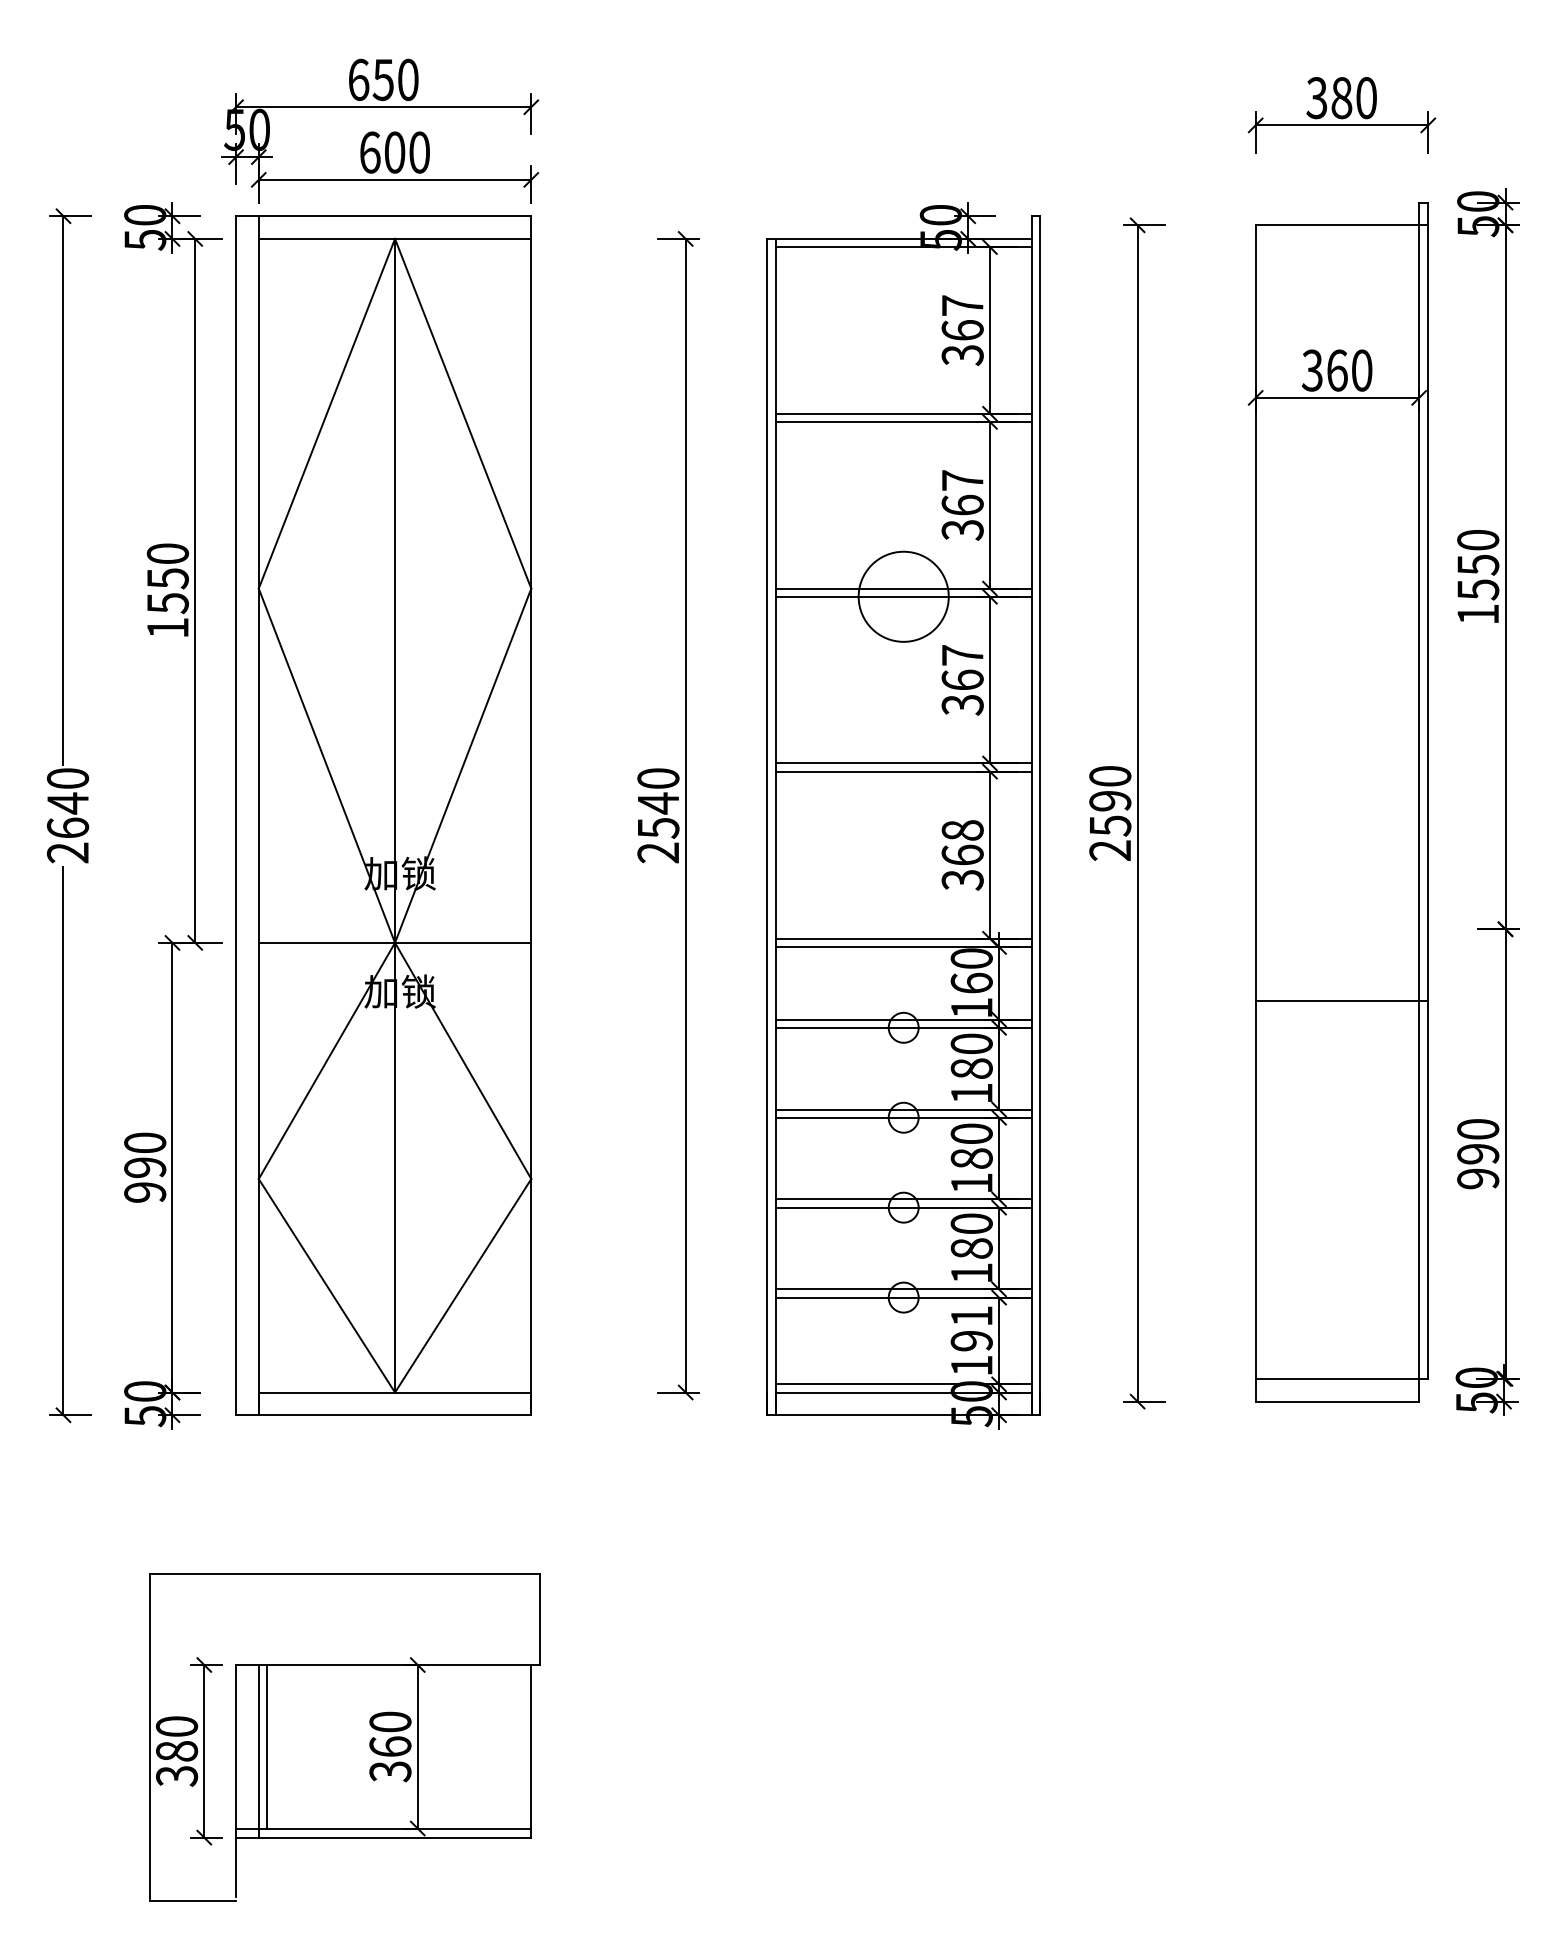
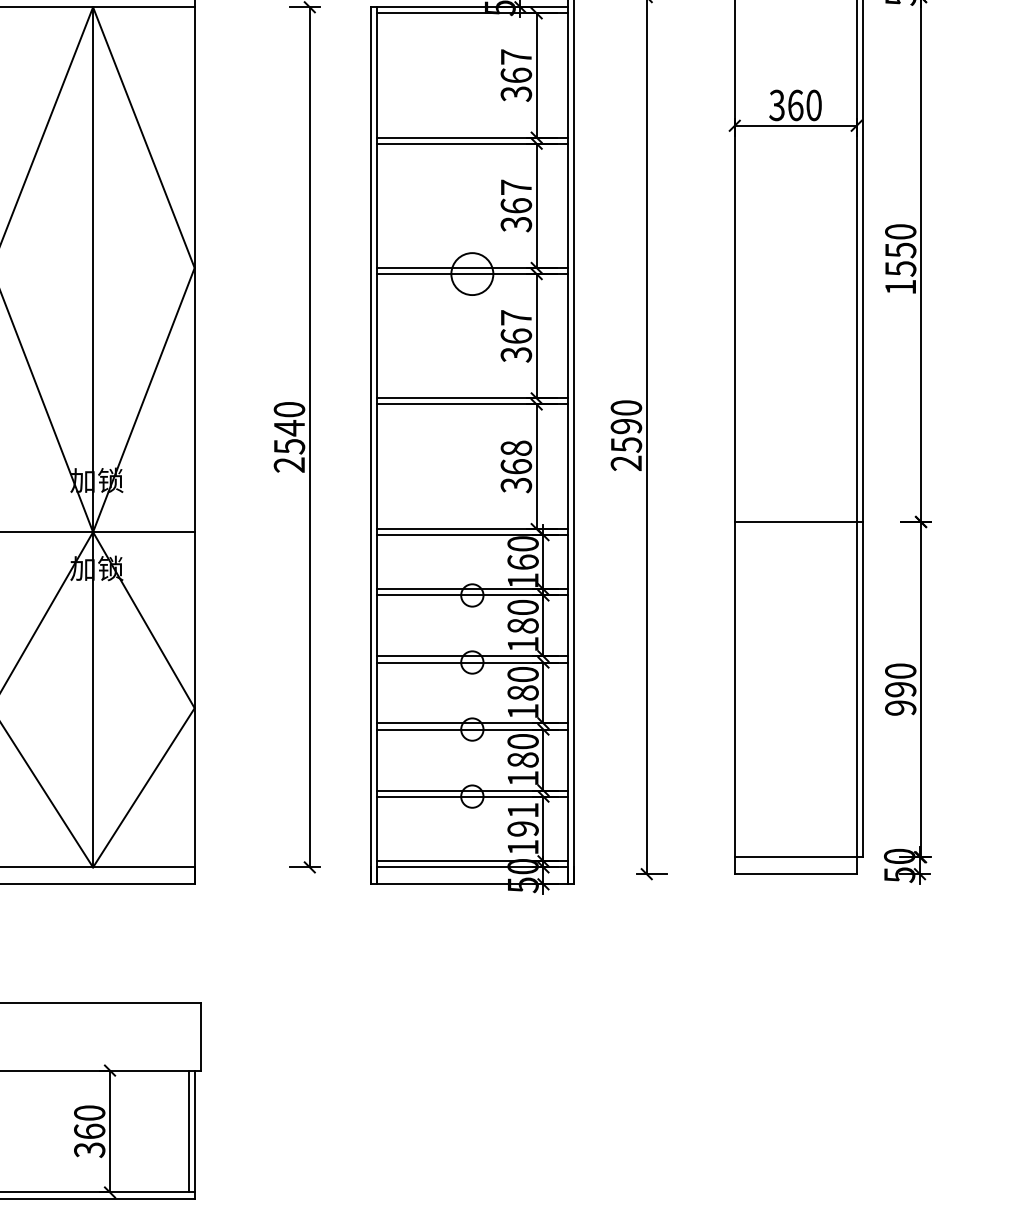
circle: (903, 596) -> (472, 273), size x0.62
line: (1341, 1001) -> (798, 522), moved
line: (523, 1746) -> (188, 1131), added

